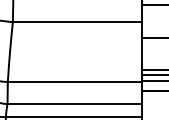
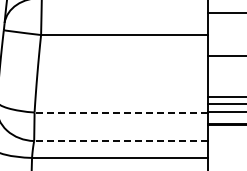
line: (74, 82) -> (121, 112), solid -> dashed
line: (74, 104) -> (120, 141), solid -> dashed

